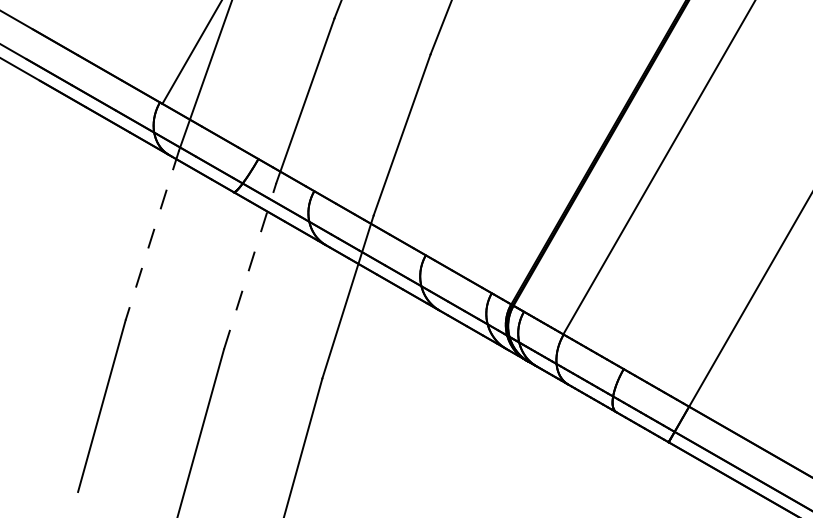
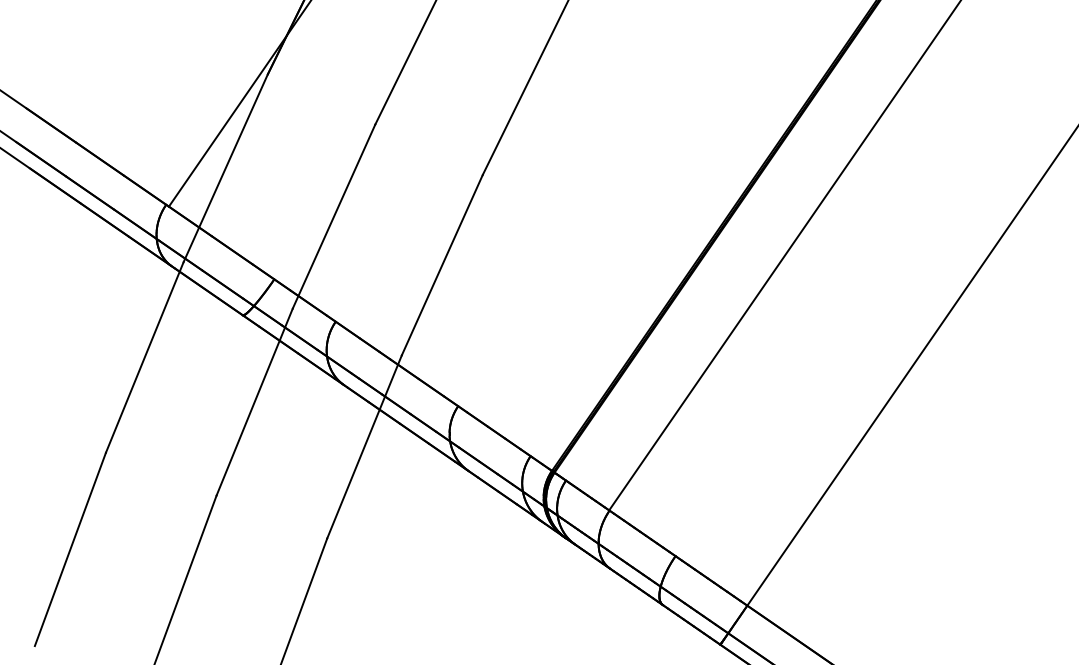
line: (152, 235) -> (144, 357), dashed -> solid
line: (250, 266) -> (254, 402), dashed -> solid

